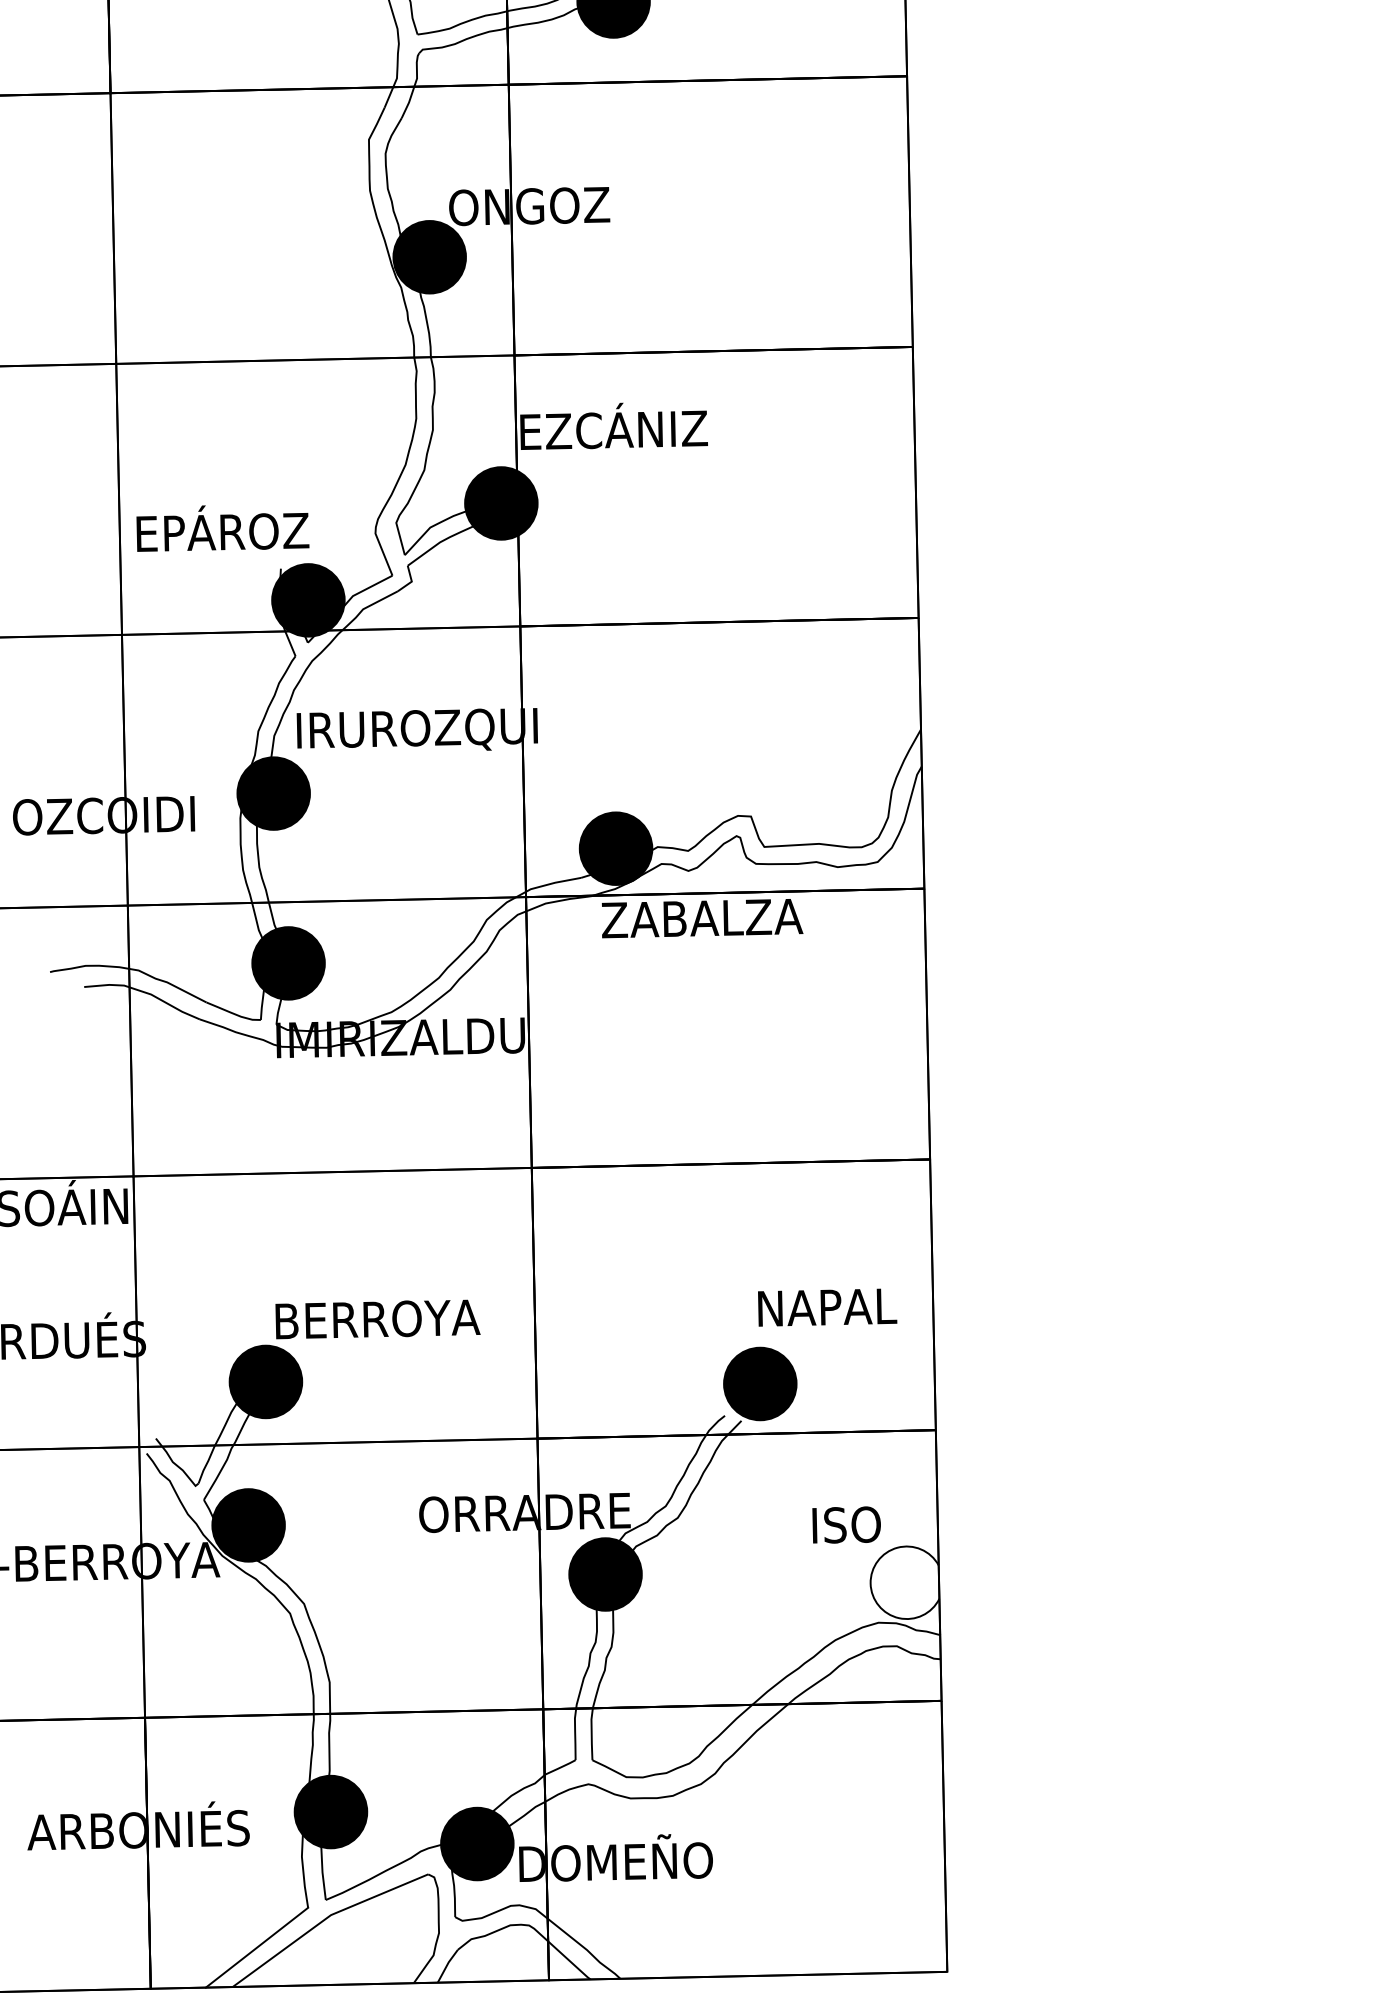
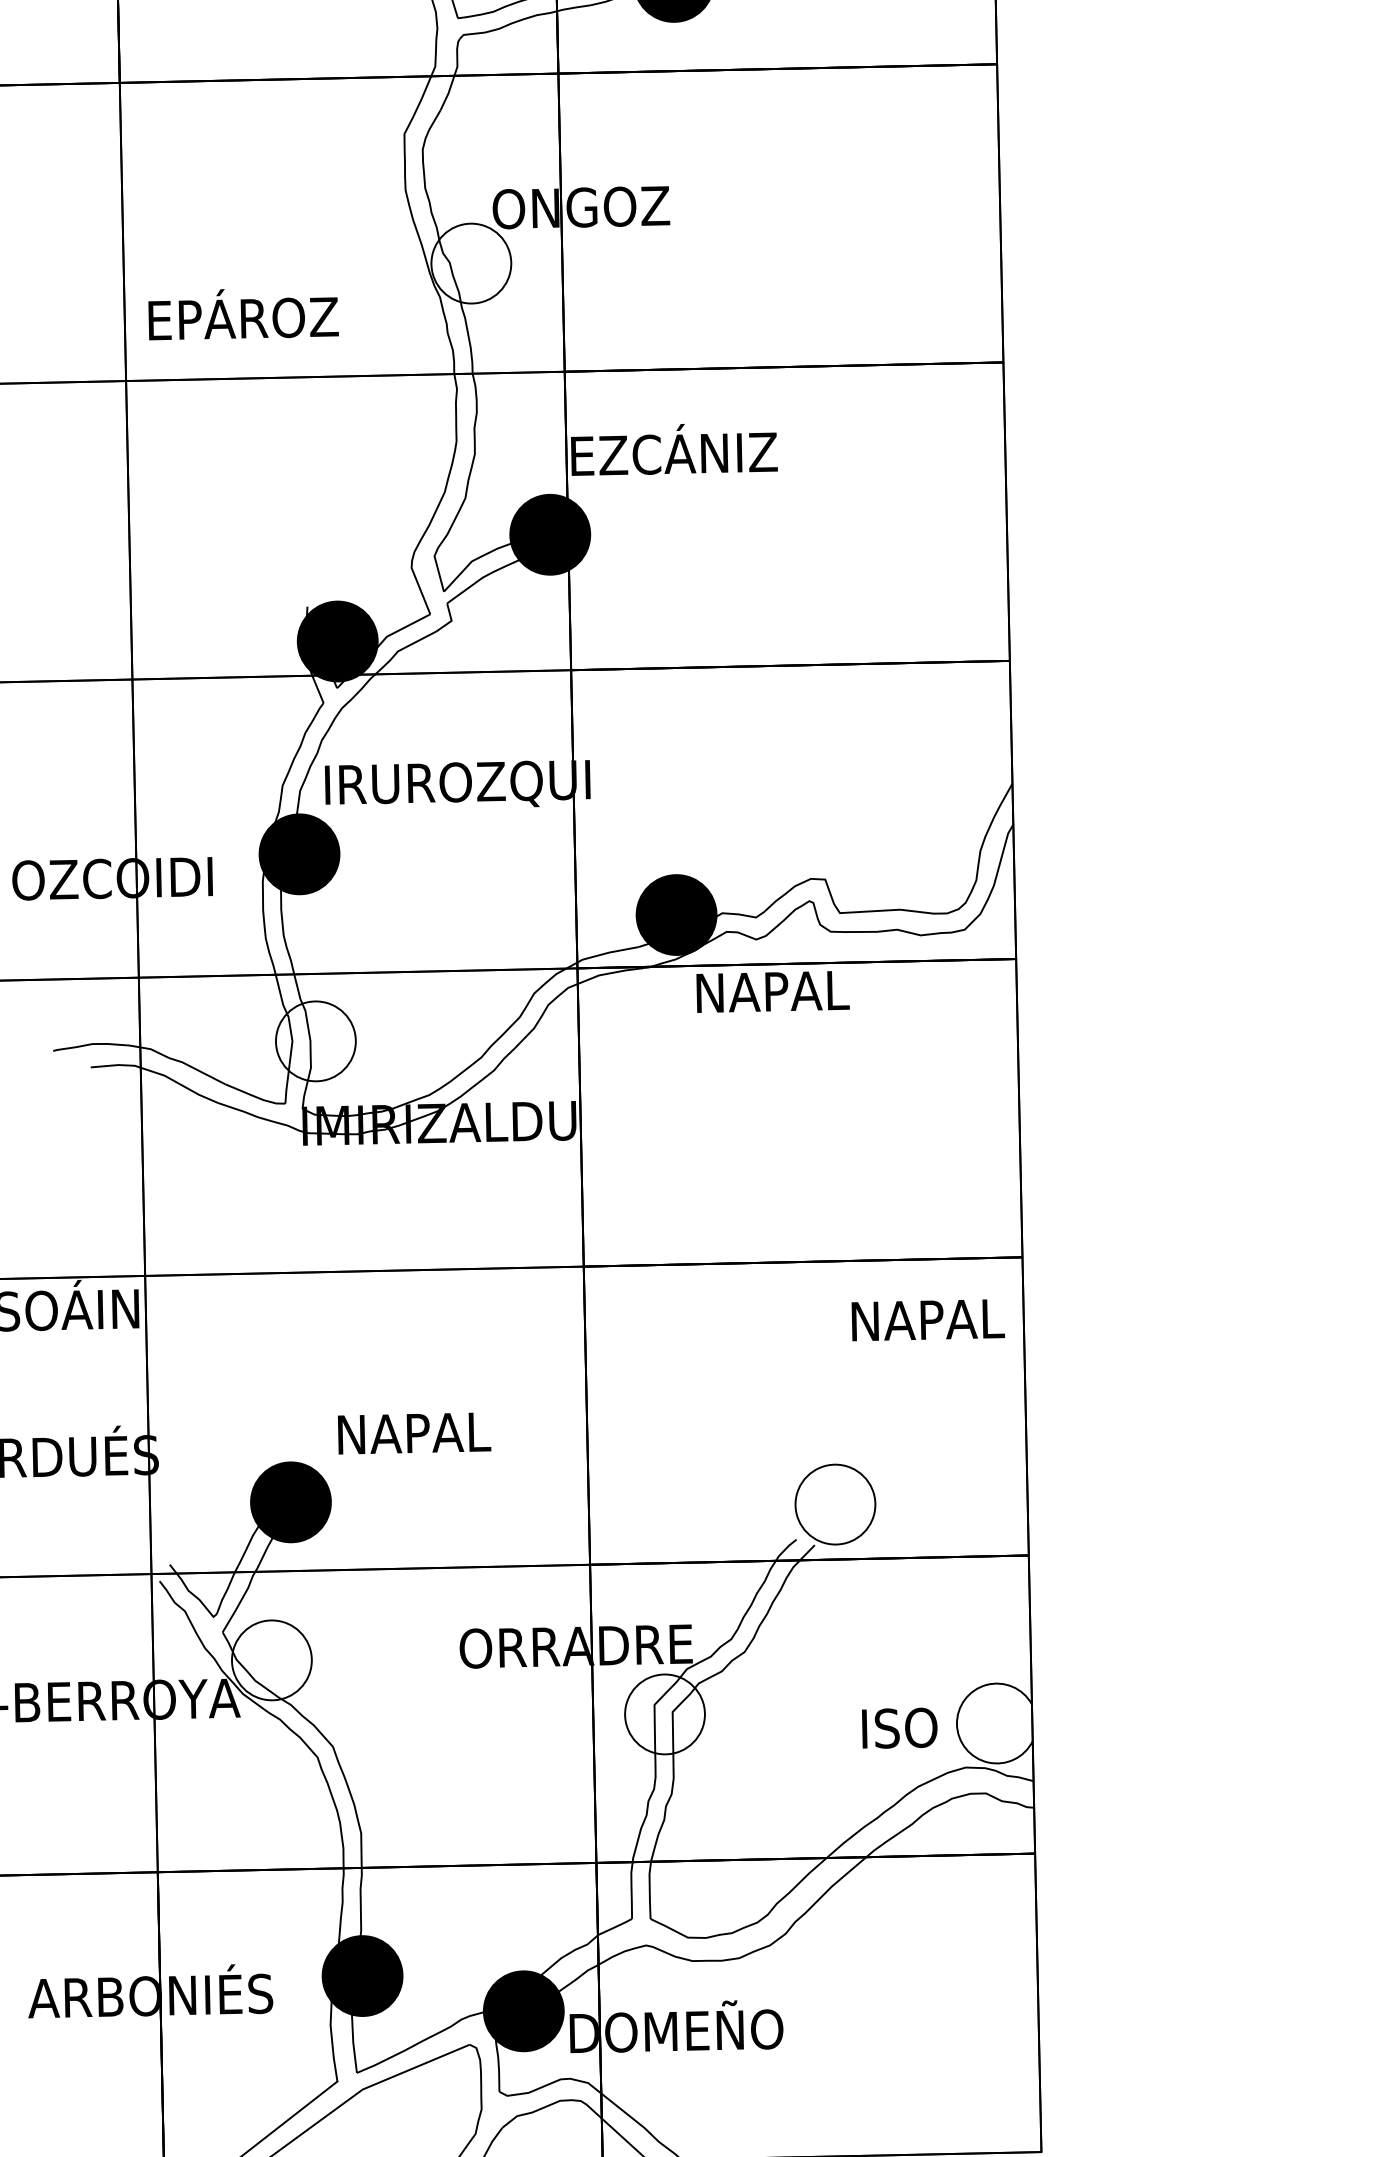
fill: (429, 257) -> (471, 263), removed
text: (222, 528) -> (243, 314), moved
text: (702, 918) -> (771, 991), ZABALZA -> NAPAL
fill: (288, 963) -> (315, 1041), removed
text: (827, 1307) -> (928, 1320), moved
text: (377, 1319) -> (413, 1433), BERROYA -> NAPAL
fill: (760, 1383) -> (835, 1504), removed
text: (846, 1524) -> (899, 1727), moved
fill: (248, 1525) -> (271, 1660), removed
fill: (605, 1574) -> (664, 1714), removed

